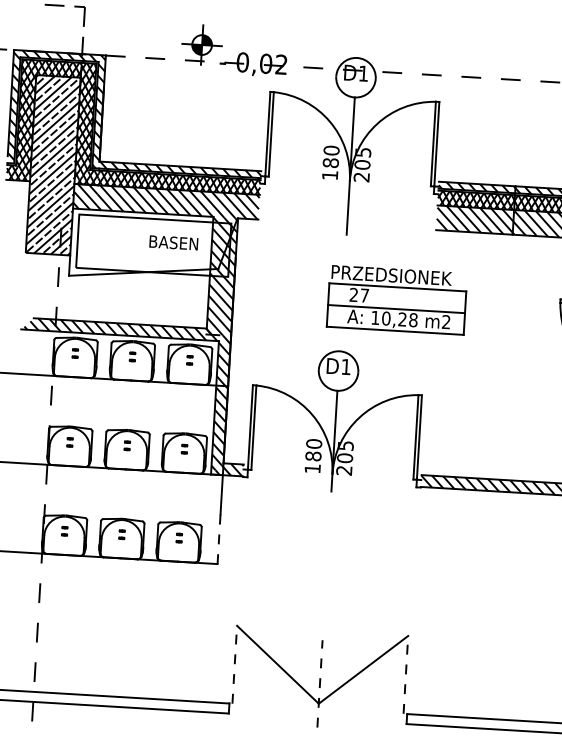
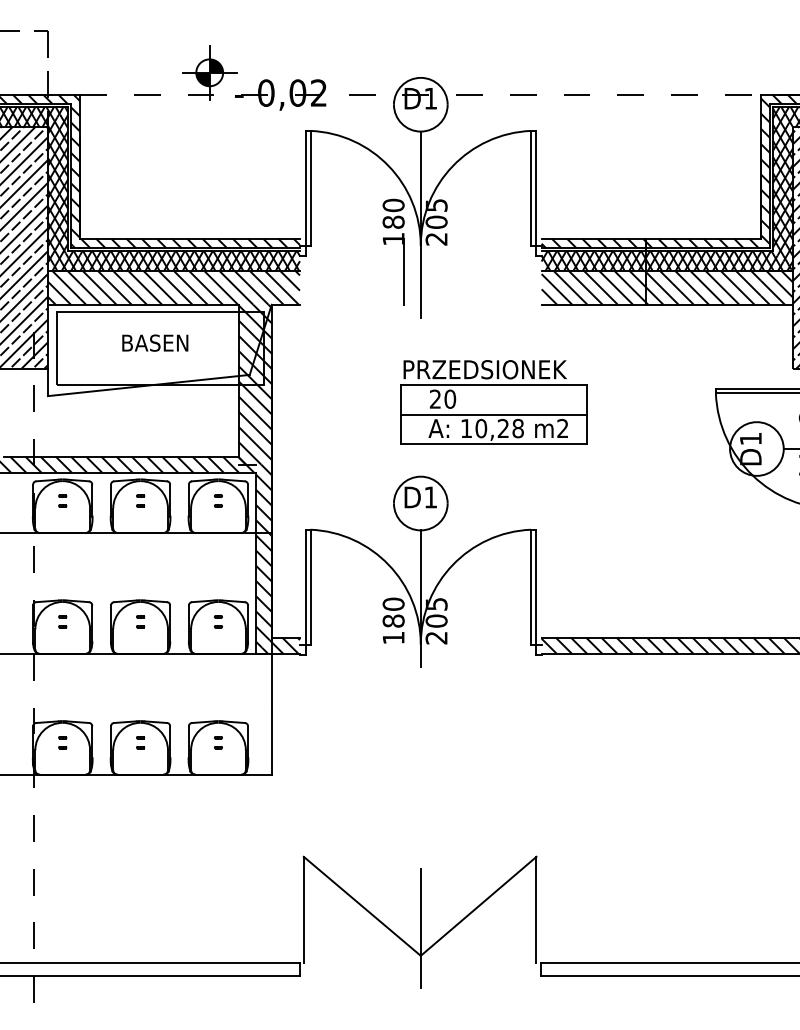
line: (336, 199) -> (404, 271), added
text: (174, 242) -> (155, 342), moved
text: (364, 295) -> (450, 398), 27 -> 20
line: (219, 539) -> (272, 741), dashed -> solid
line: (234, 664) -> (303, 909), dashed -> solid
line: (405, 674) -> (536, 909), dashed -> solid
line: (319, 683) -> (420, 928), dashed -> solid

